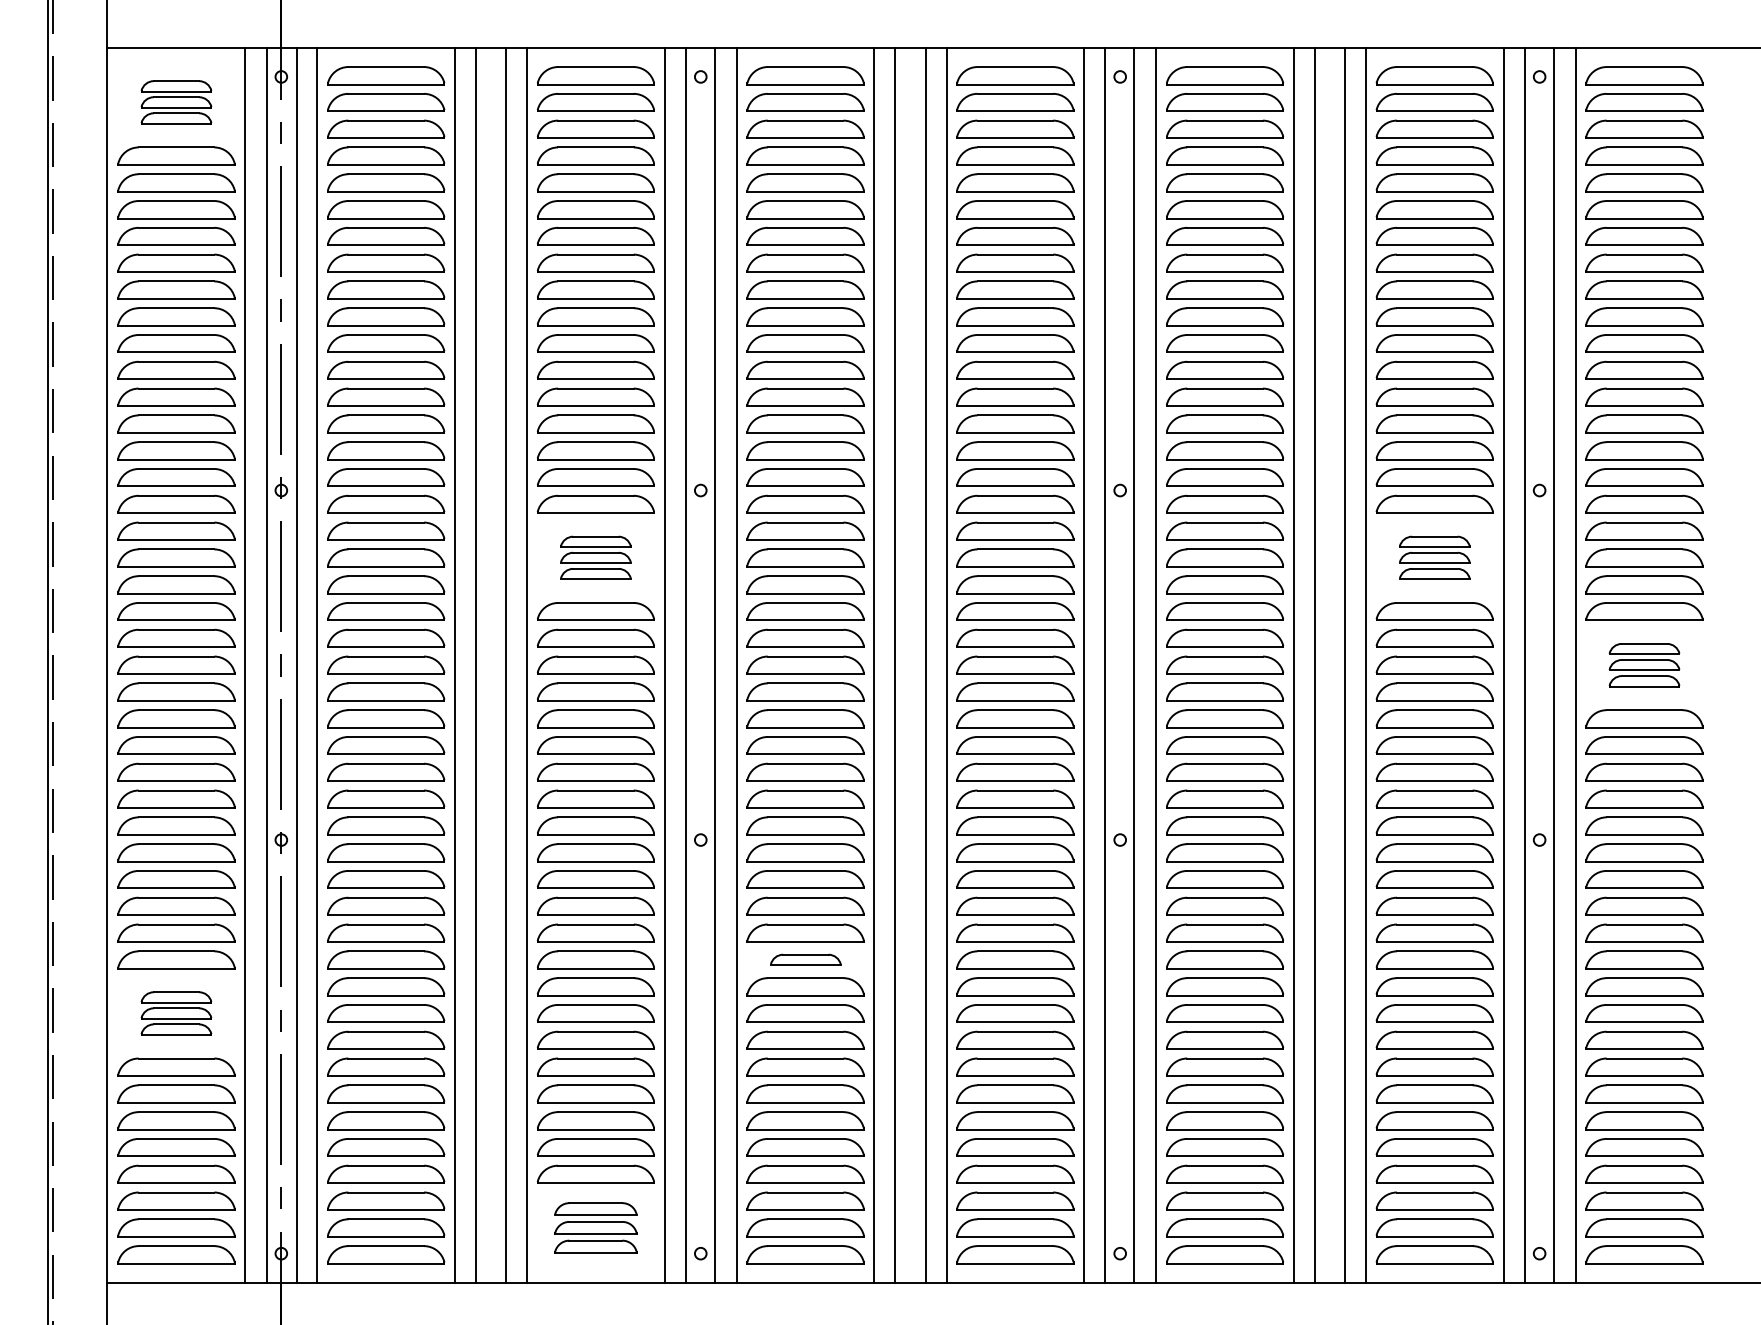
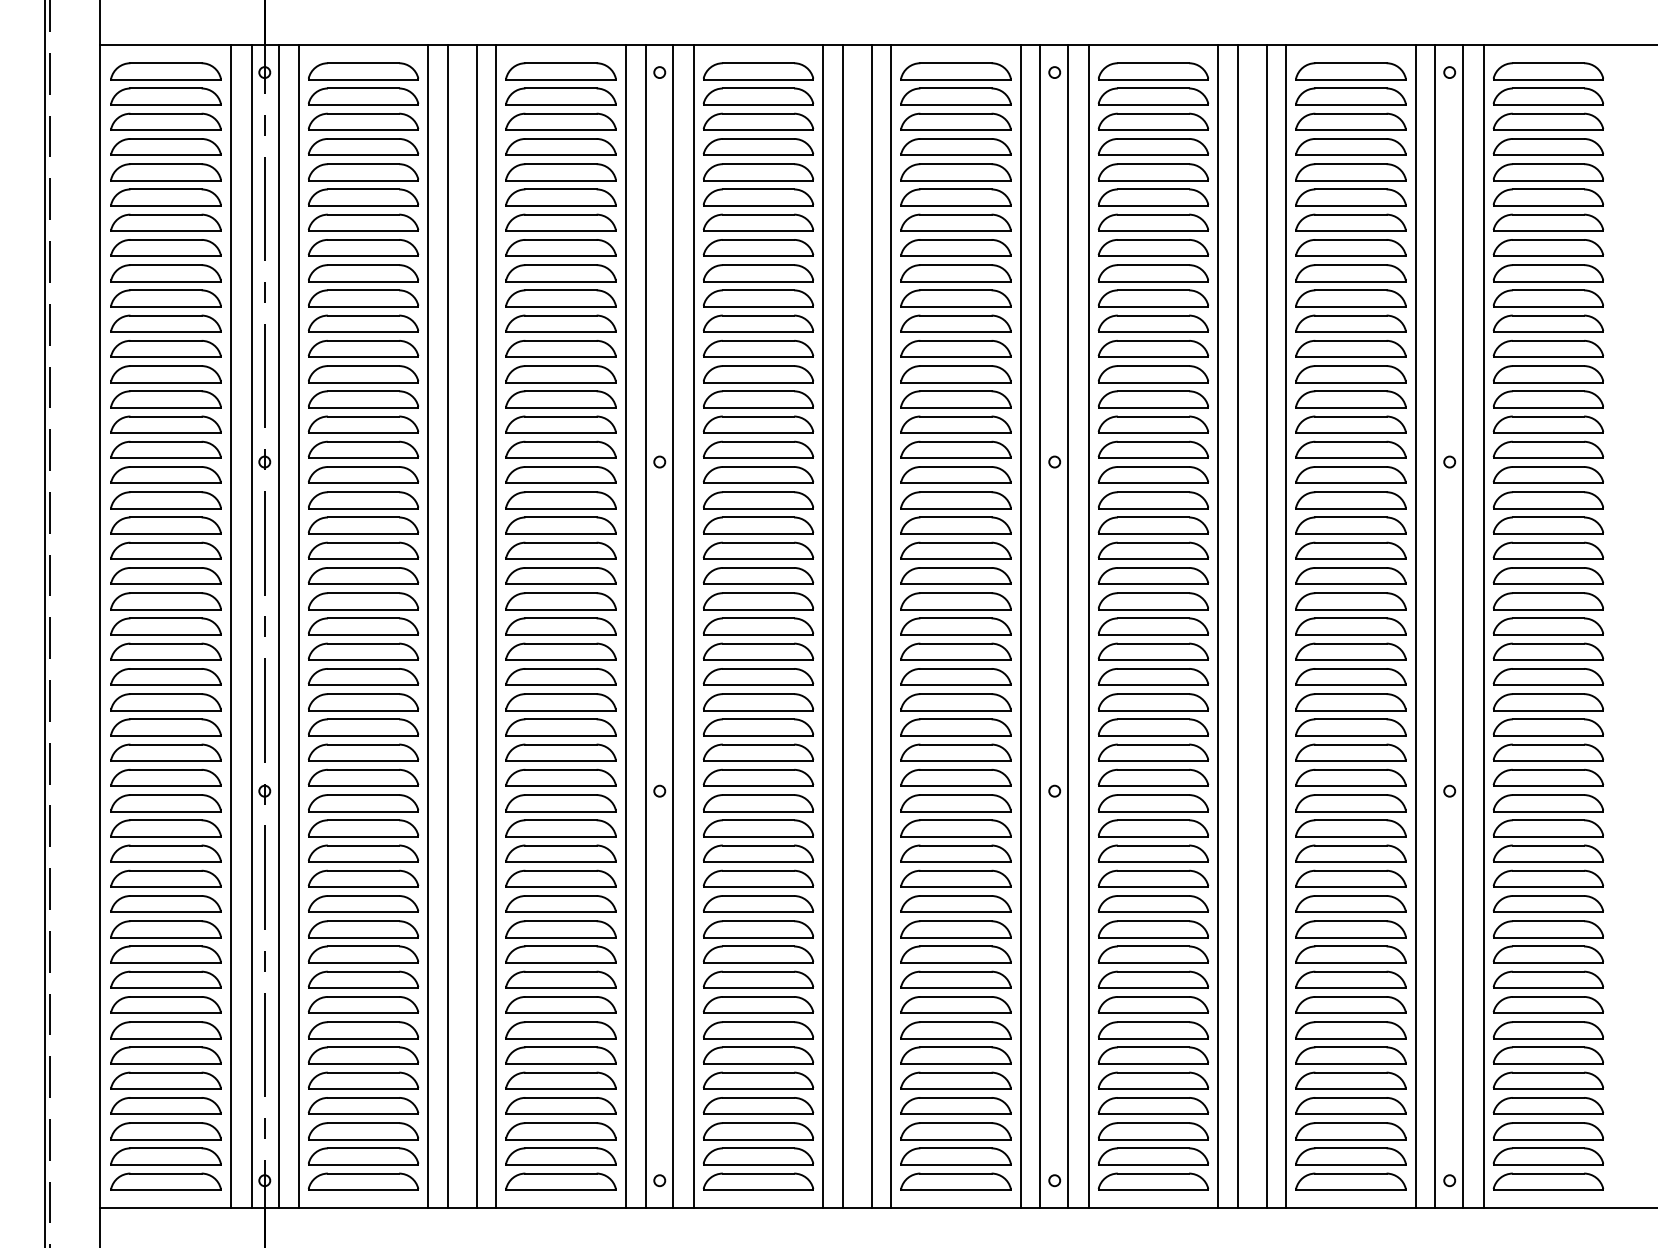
part: (175, 102) -> (165, 96), size x1.67
part: (595, 557) -> (560, 525), size x1.67
part: (1434, 557) -> (1350, 525), size x1.67
part: (1644, 665) -> (1548, 626), size x1.67
part: (805, 959) -> (758, 903), size x1.67
part: (175, 1013) -> (165, 954), size x1.67
part: (595, 1227) -> (560, 1156), size x1.43

